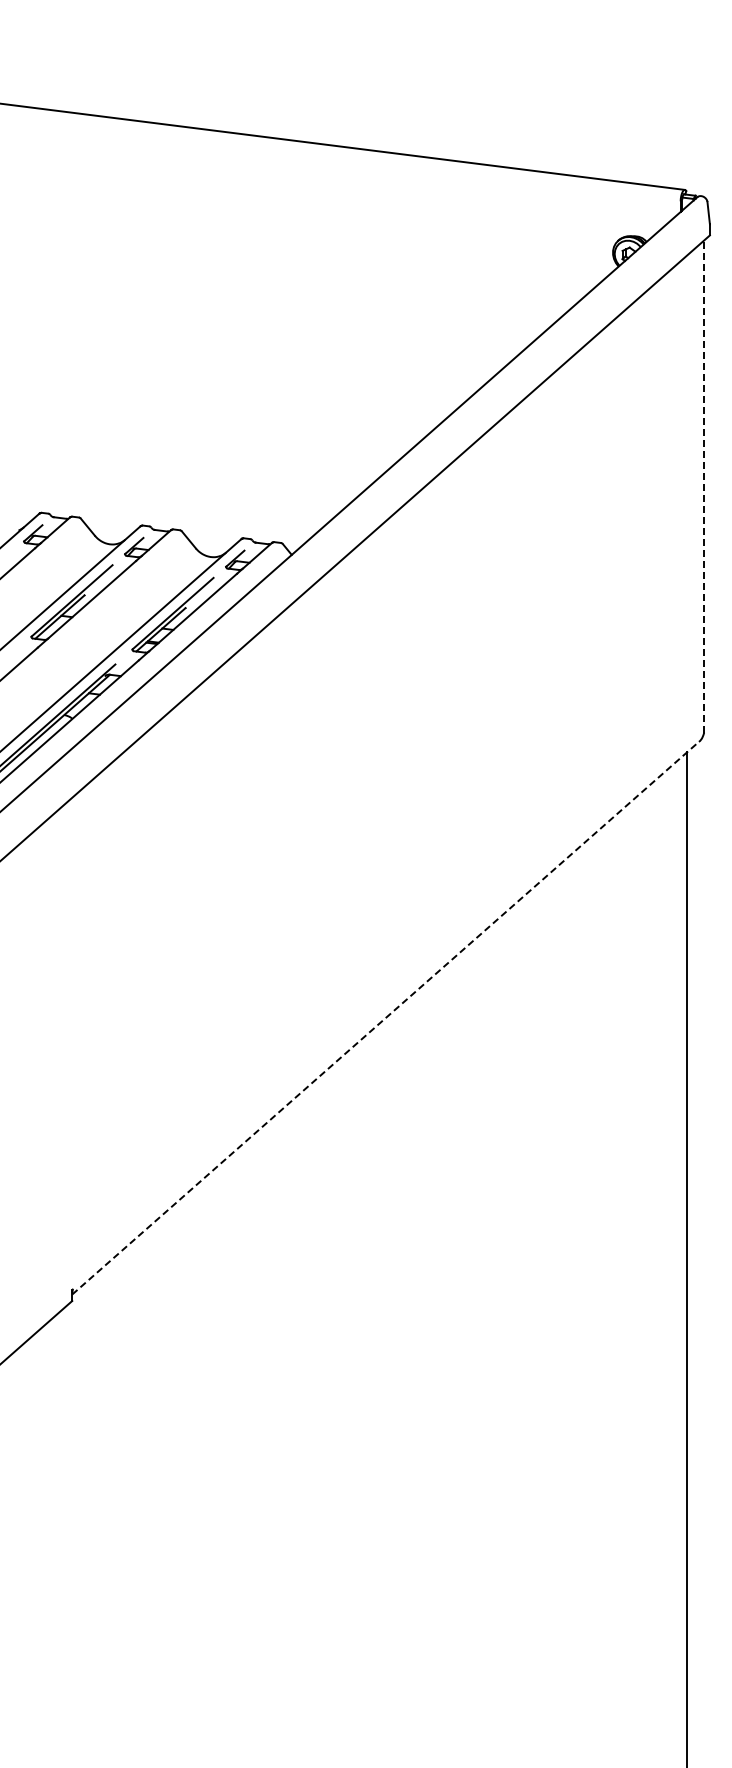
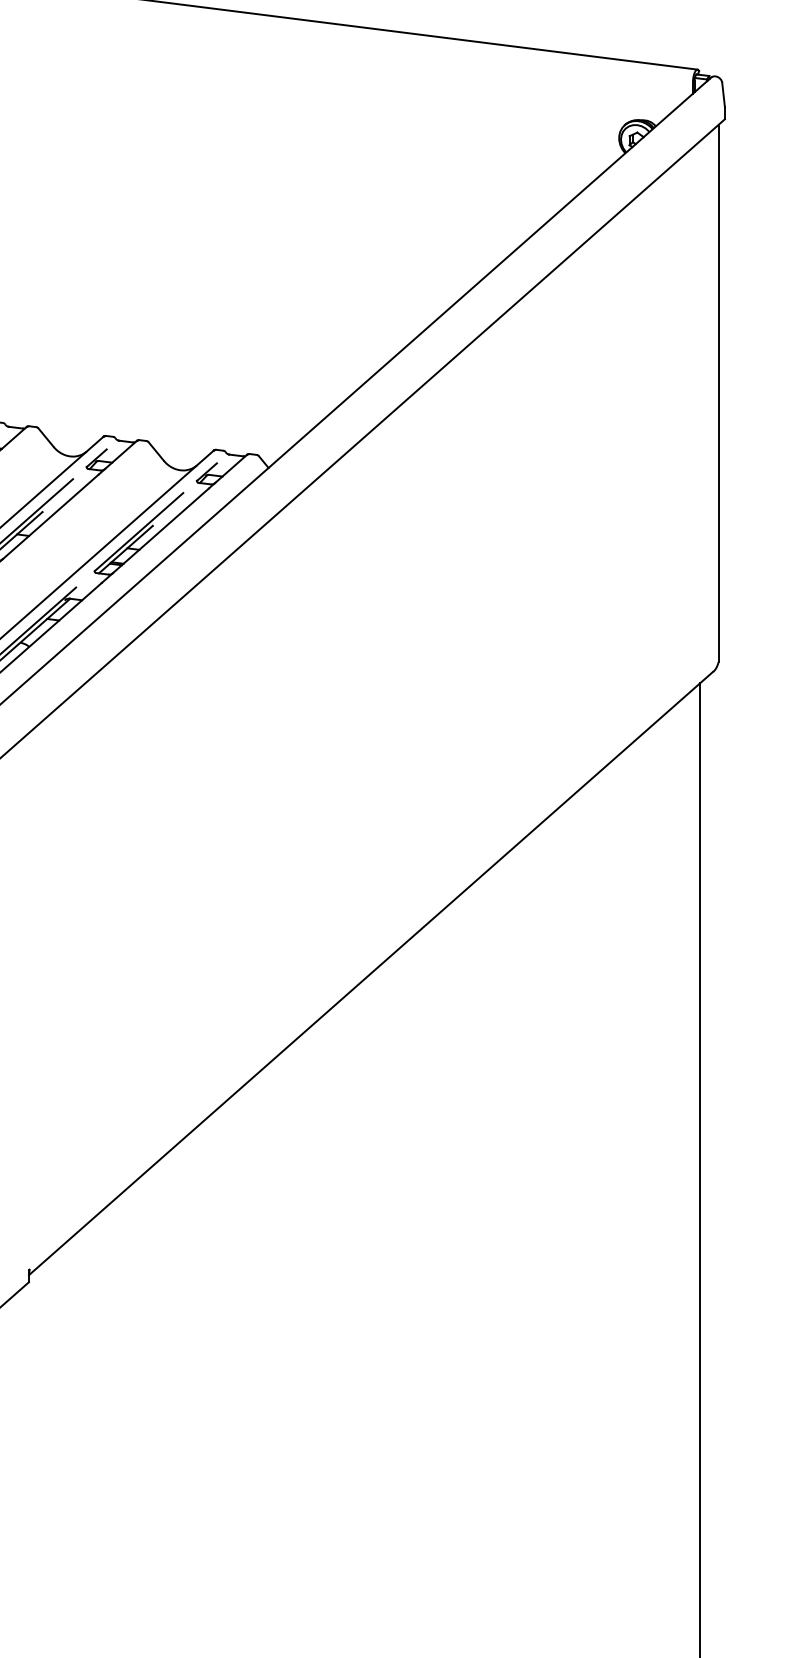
line: (704, 486) -> (719, 393), dashed -> solid
line: (385, 1018) -> (370, 973), dashed -> solid

